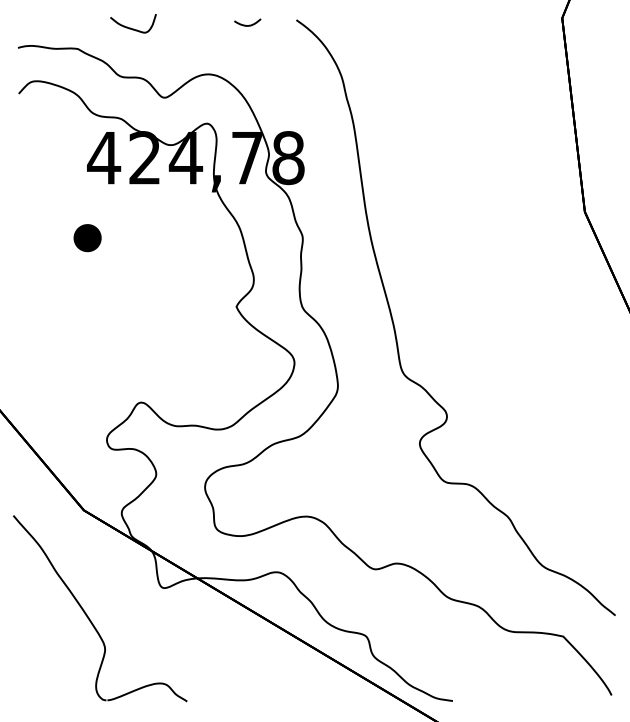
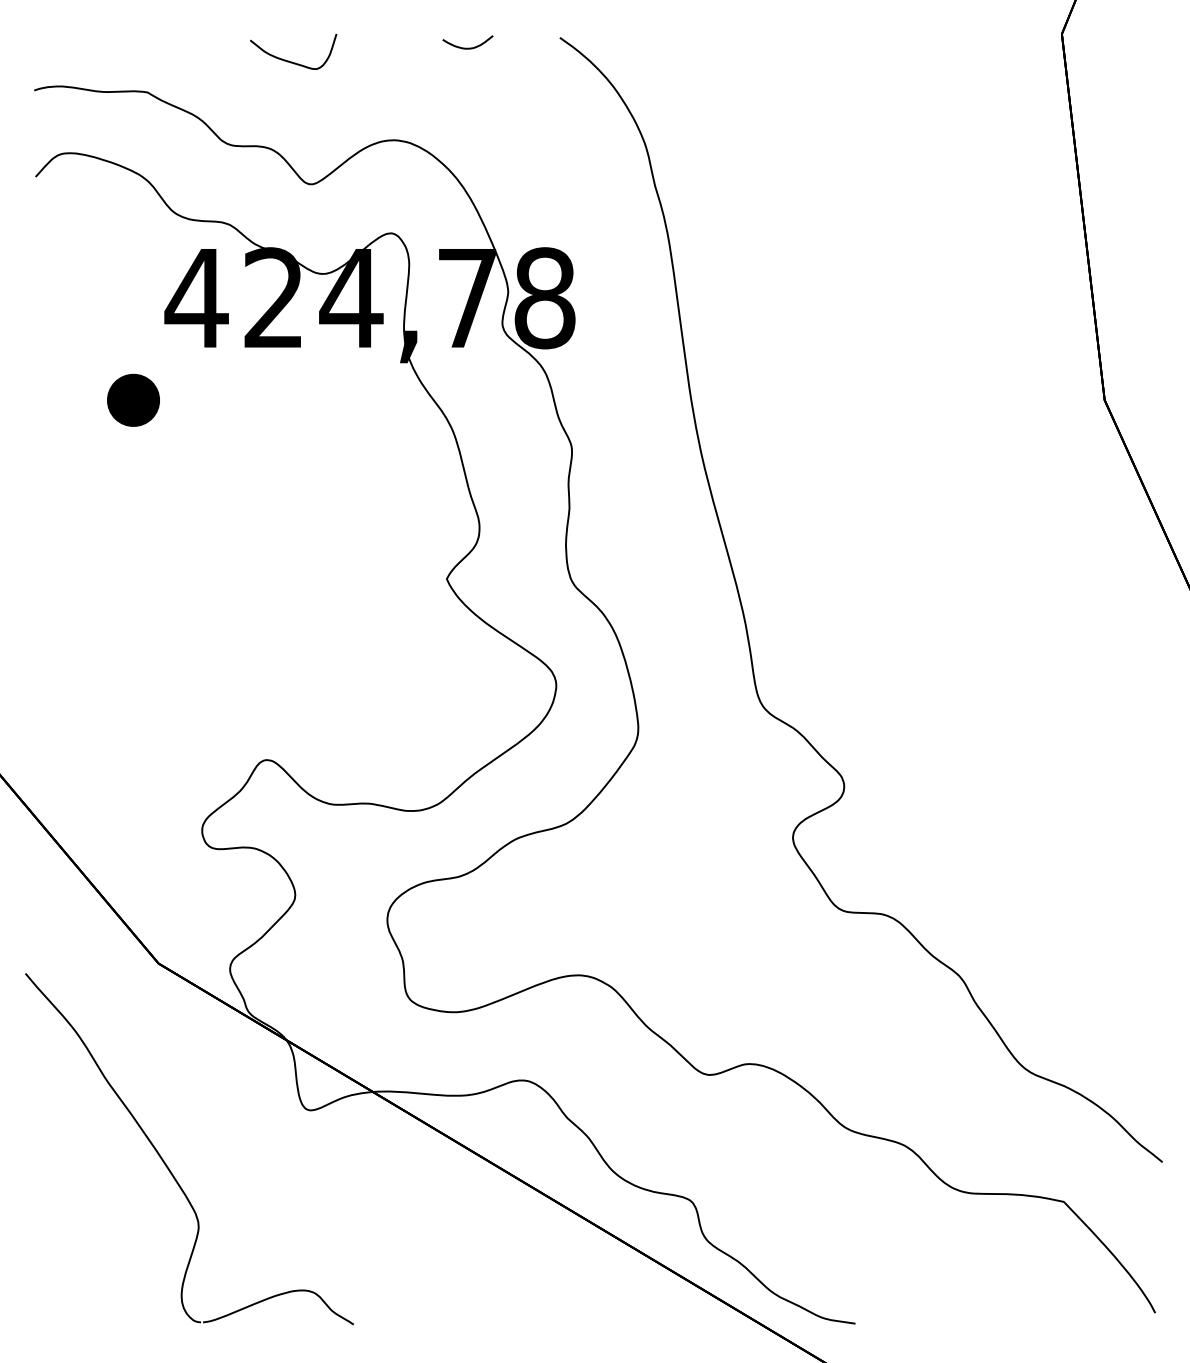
curve: (130, 27) -> (288, 59), moved
part: (87, 238) -> (133, 401), moved

